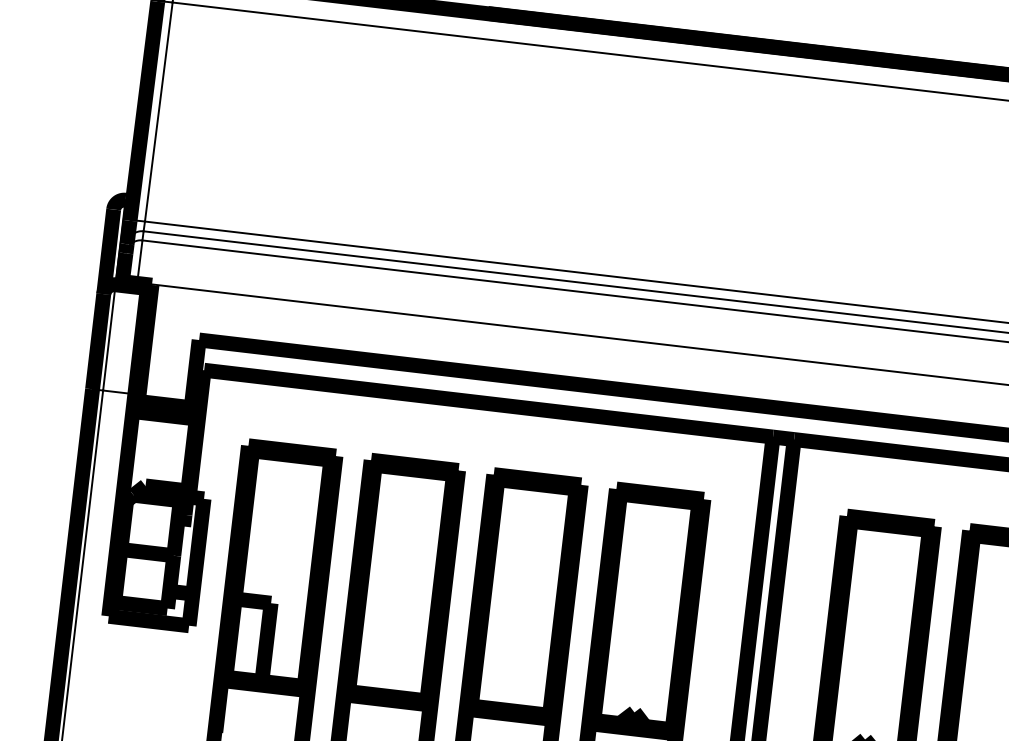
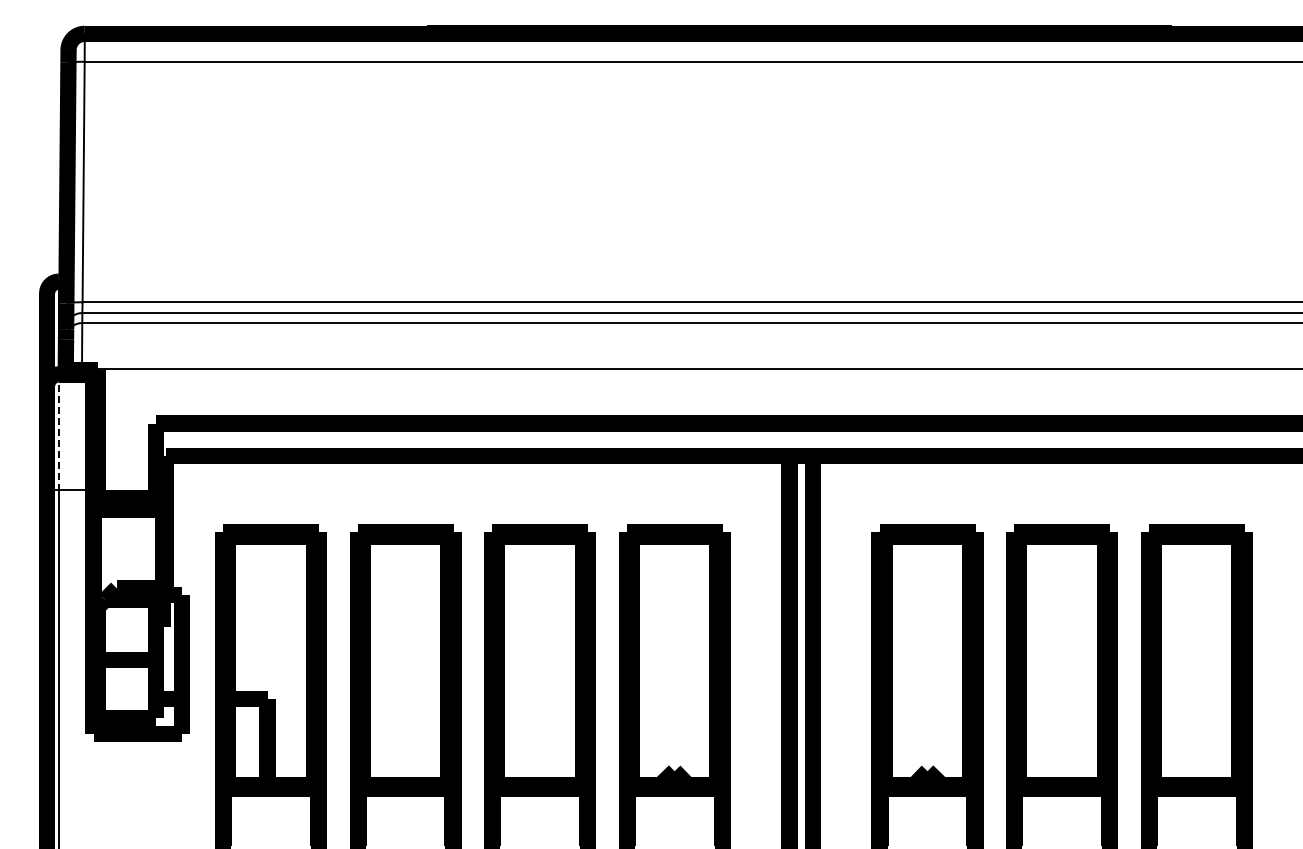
line: (109, 337) -> (58, 432), solid -> dashed

